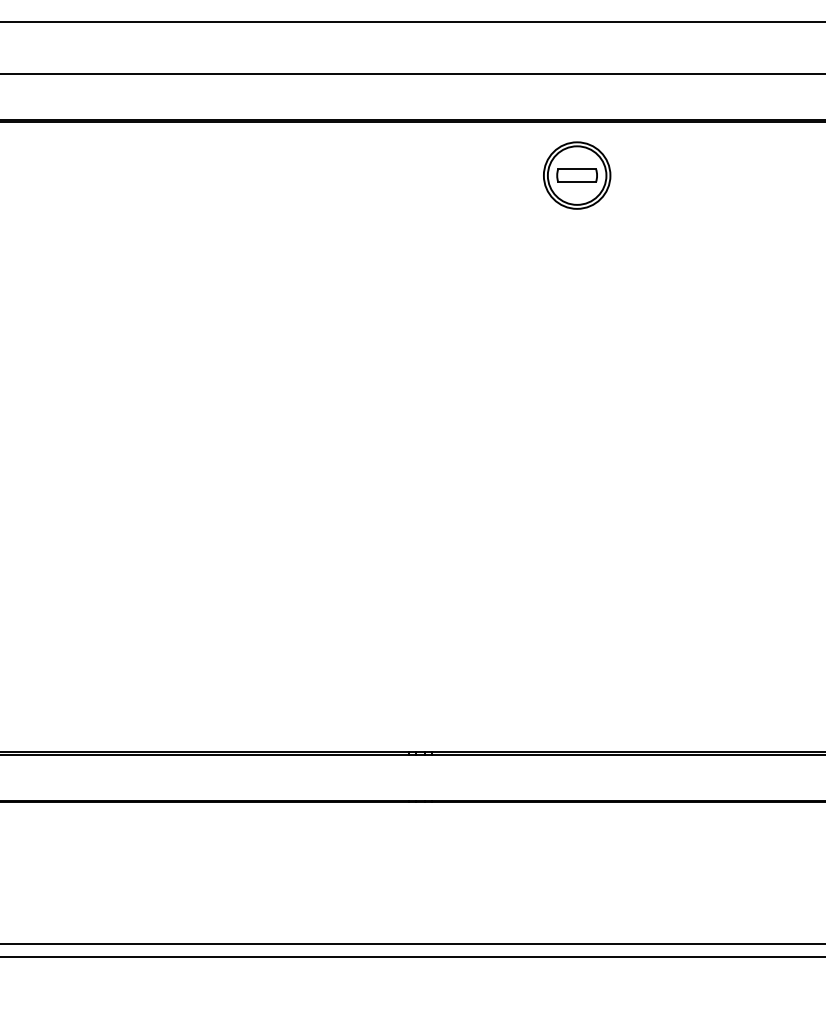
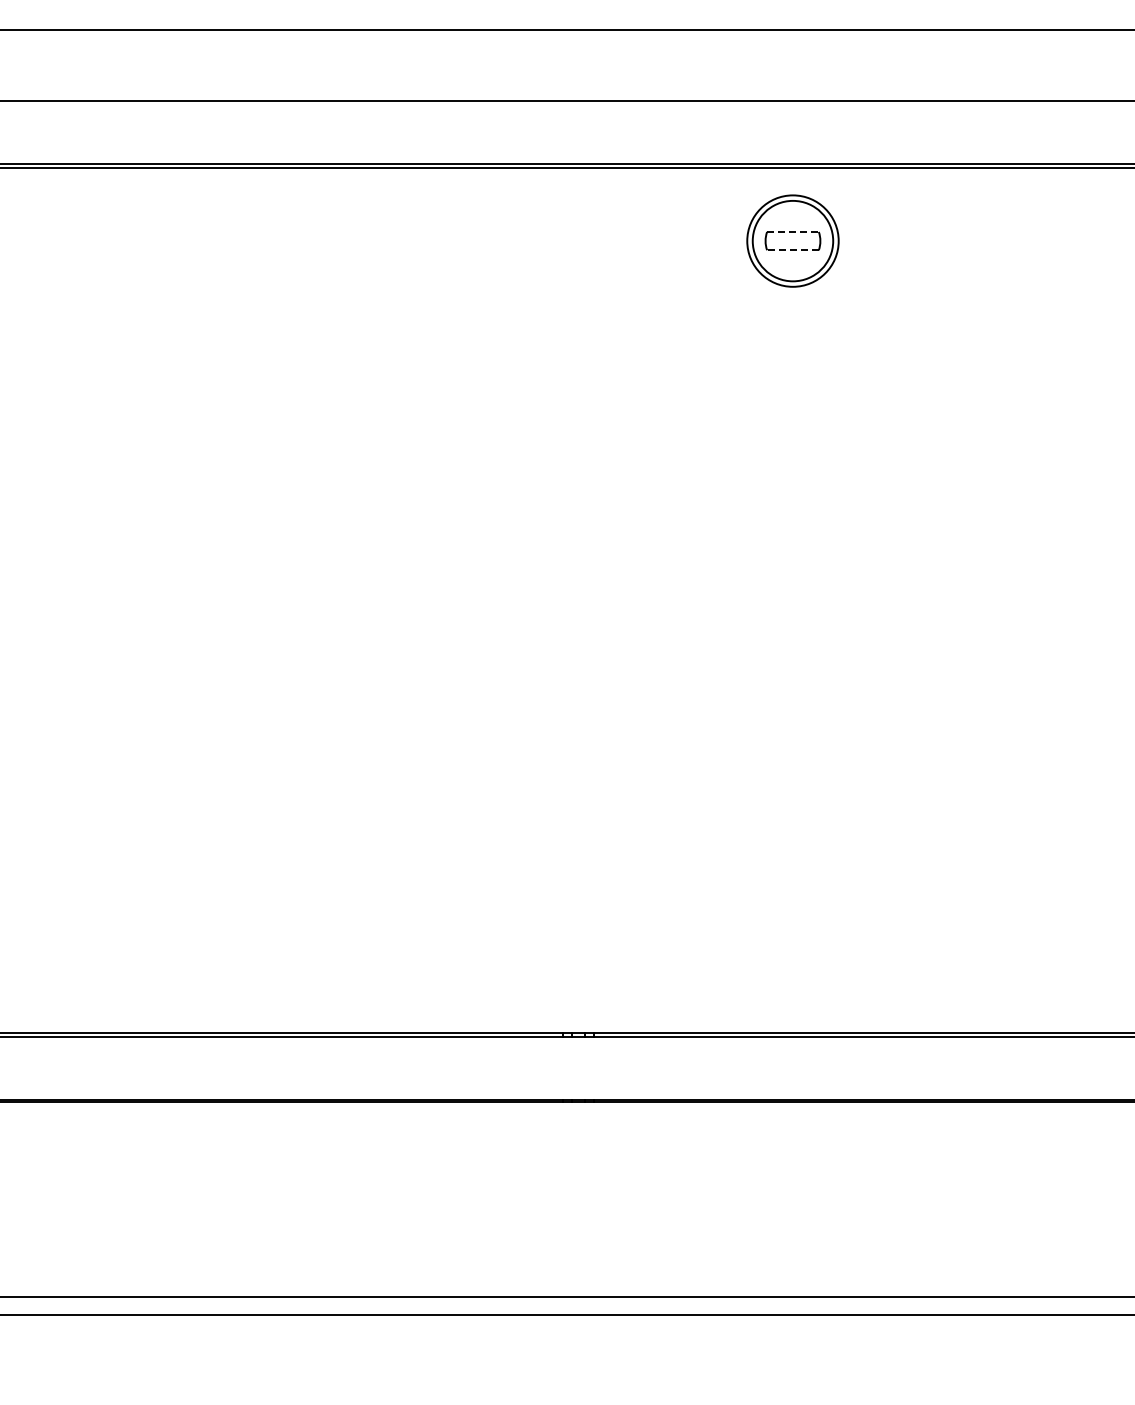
line: (576, 168) -> (792, 231), solid -> dashed
line: (576, 182) -> (792, 250), solid -> dashed

